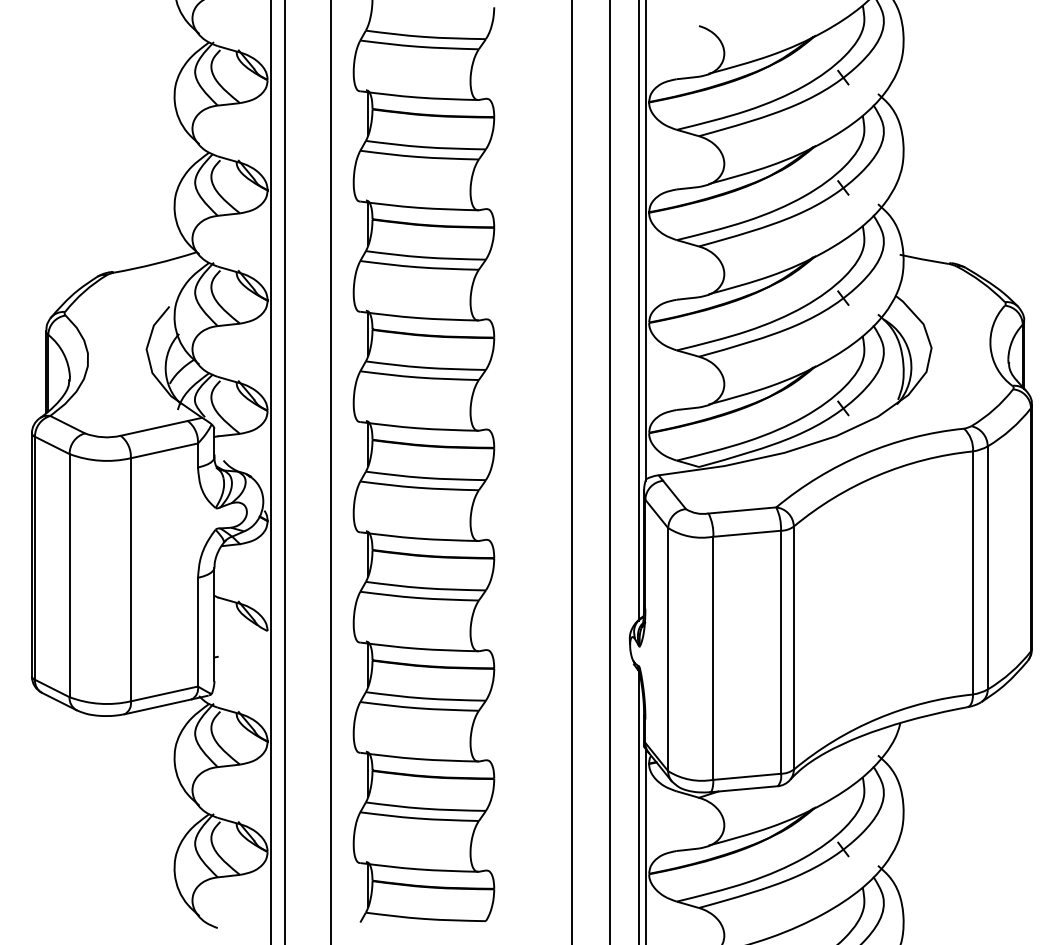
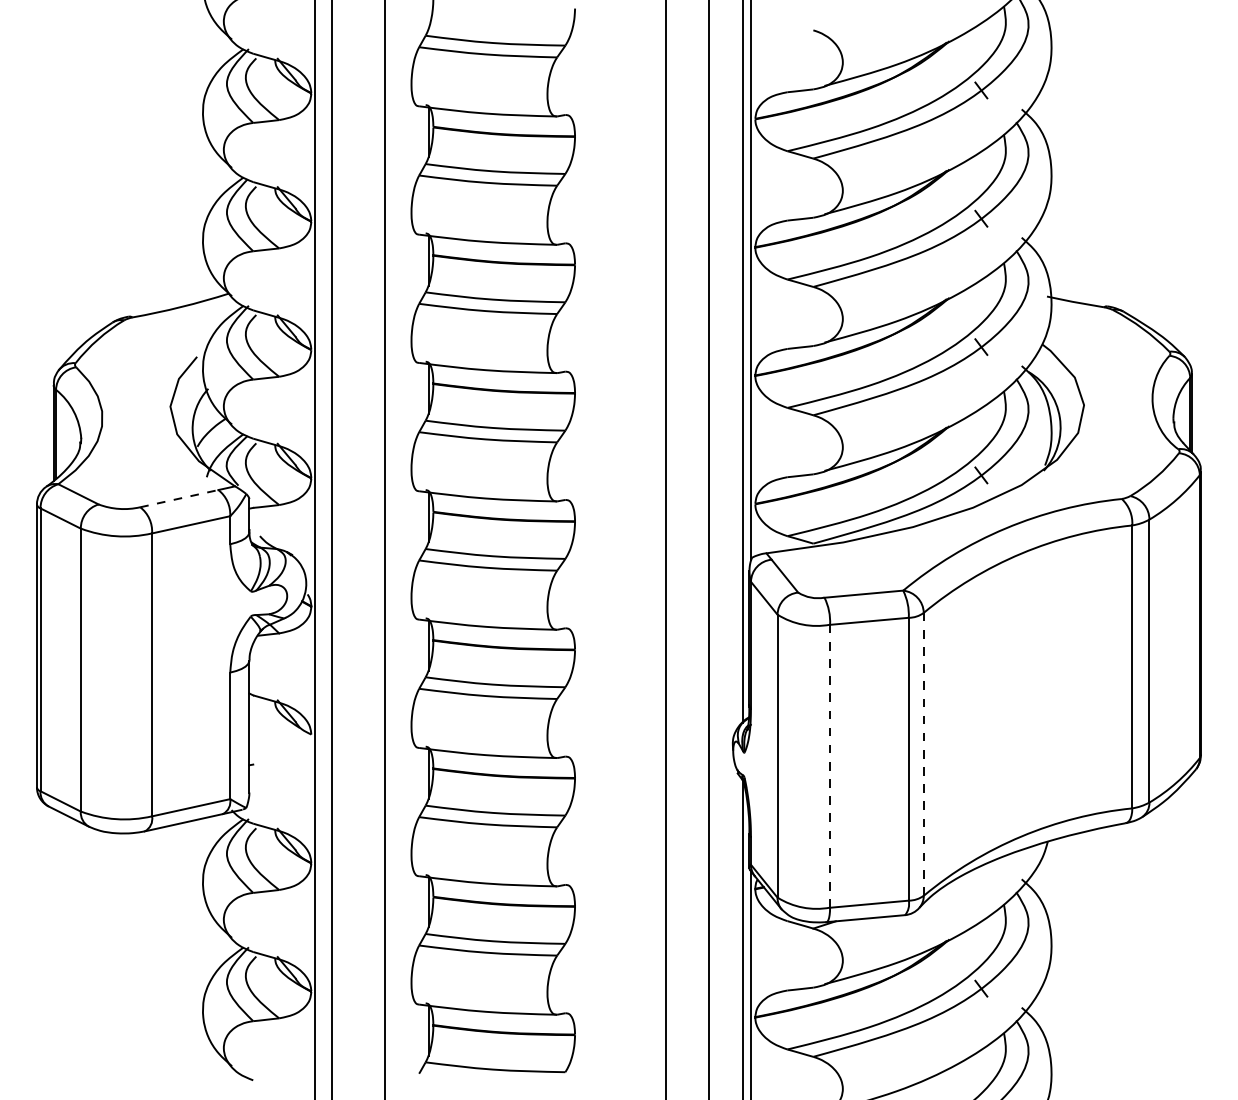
line: (154, 428) -> (179, 498), solid -> dashed
line: (793, 648) -> (923, 754), solid -> dashed
line: (713, 658) -> (830, 766), solid -> dashed

